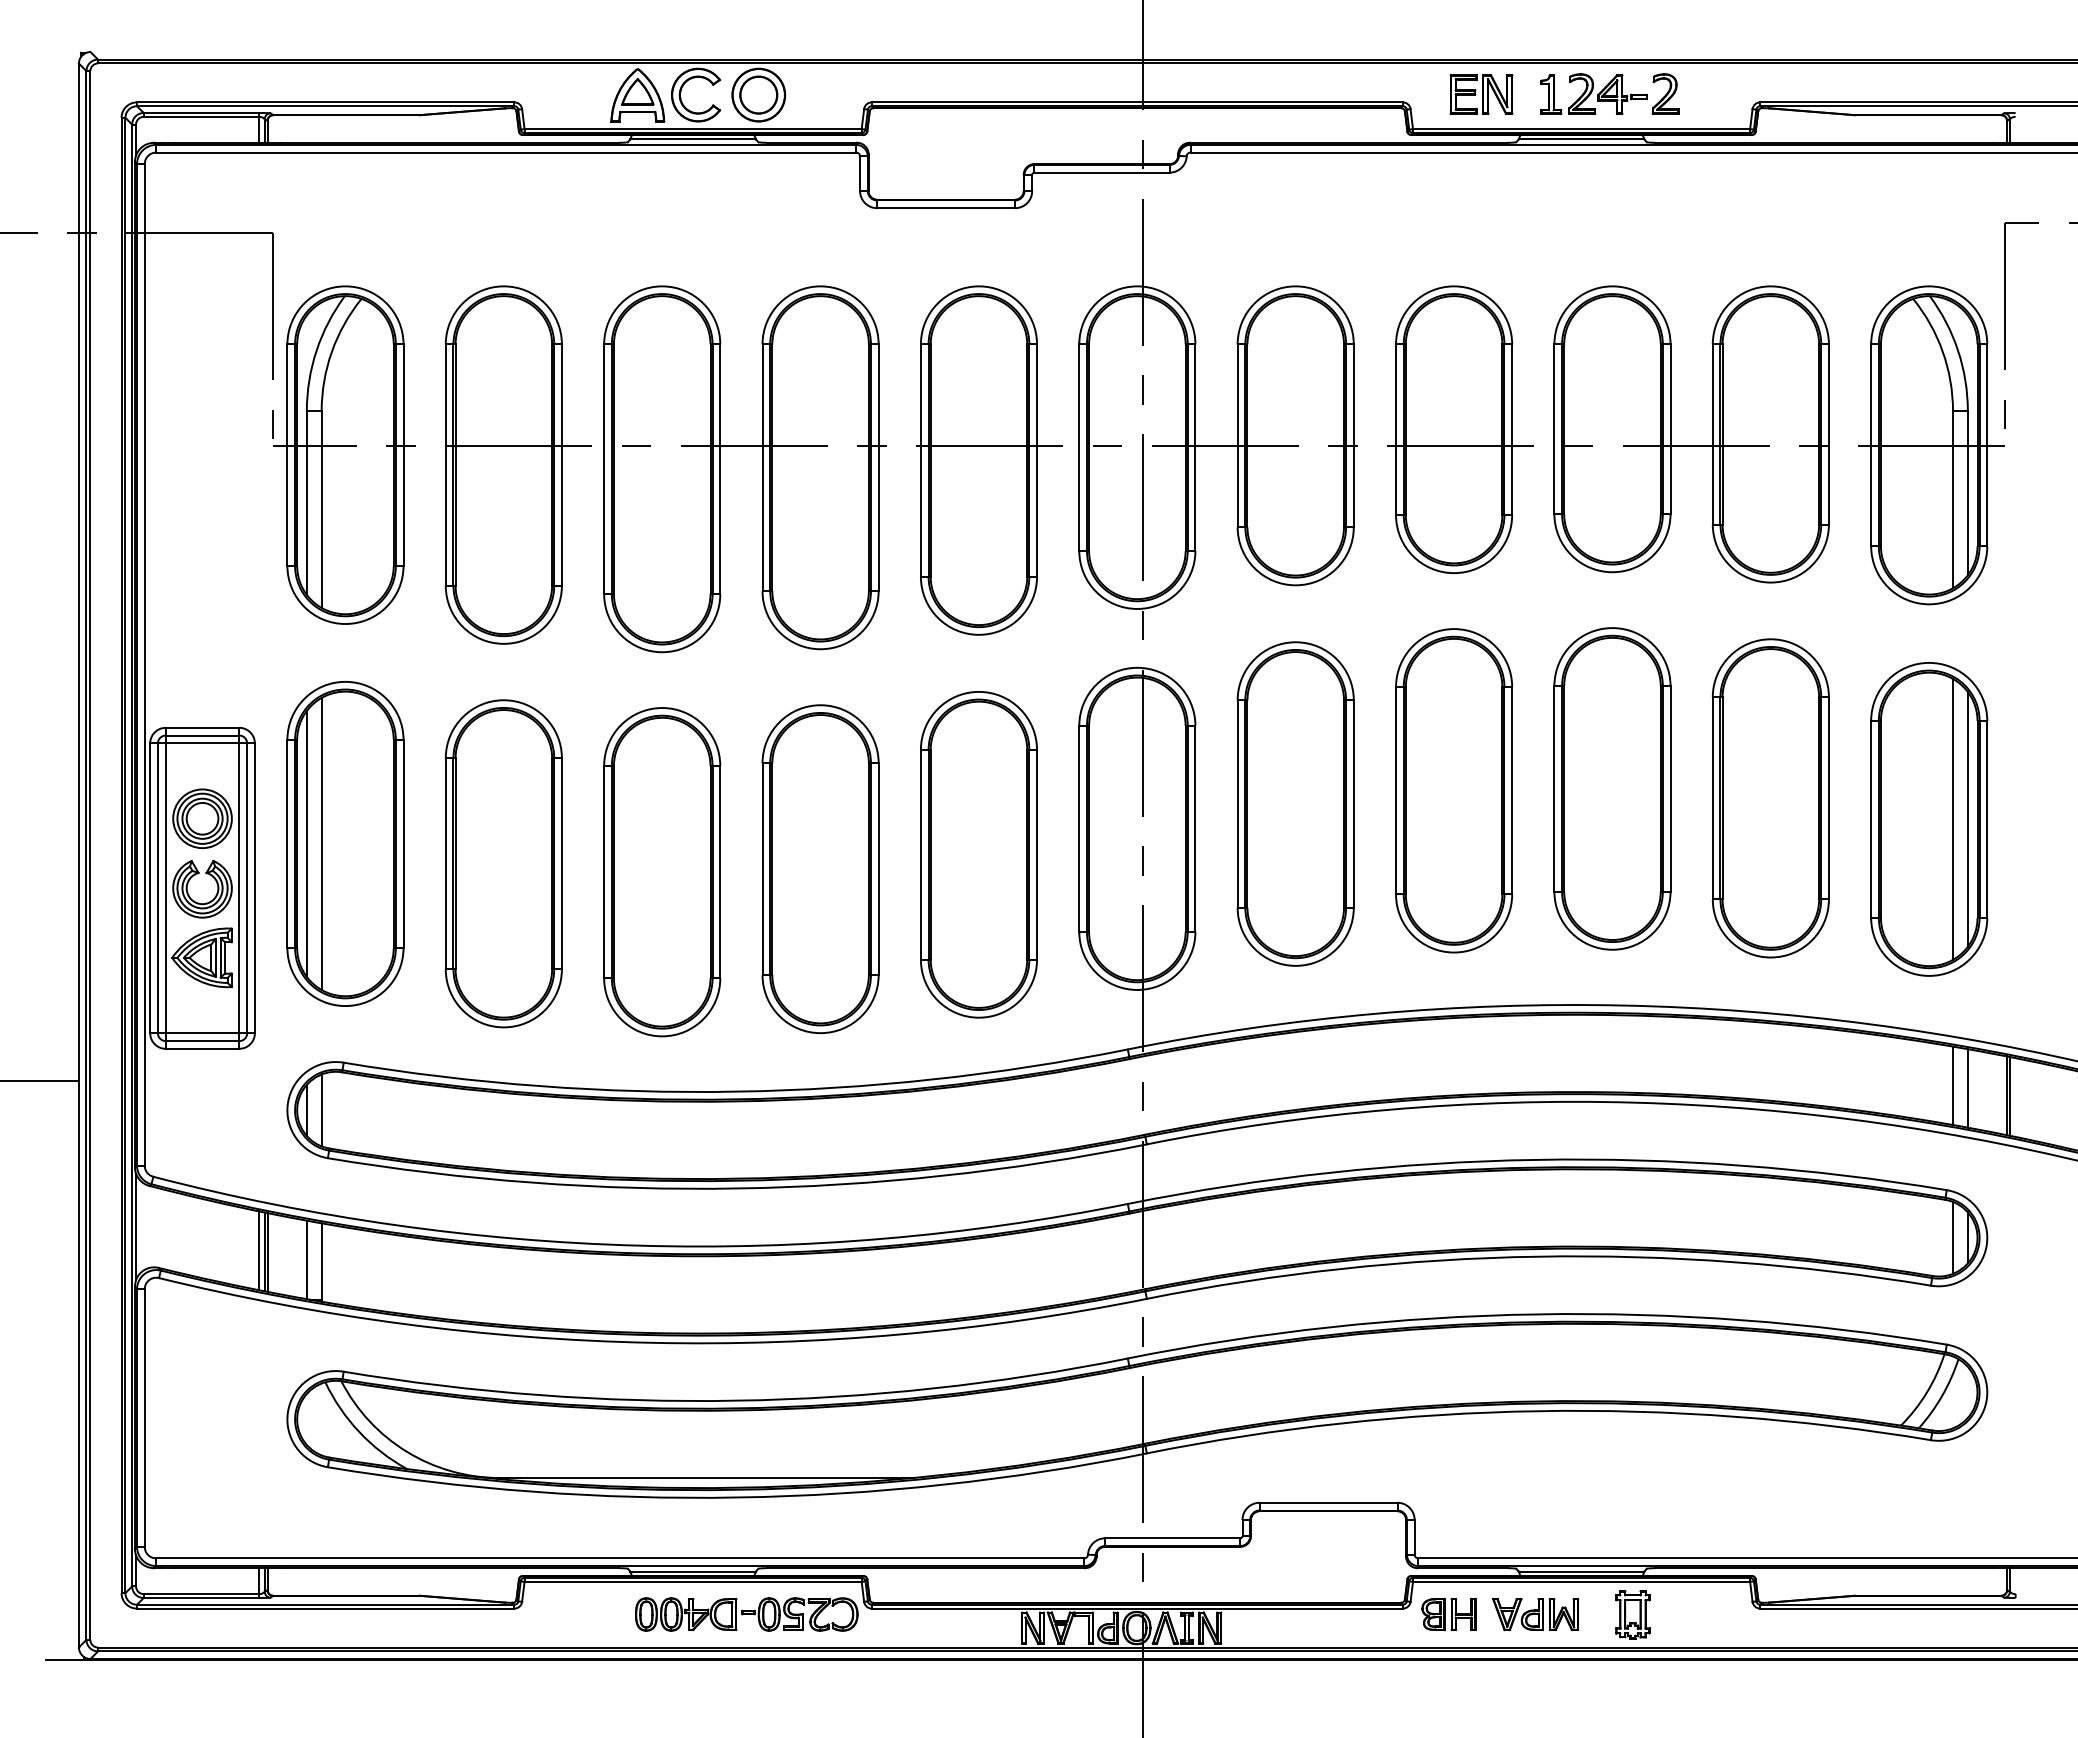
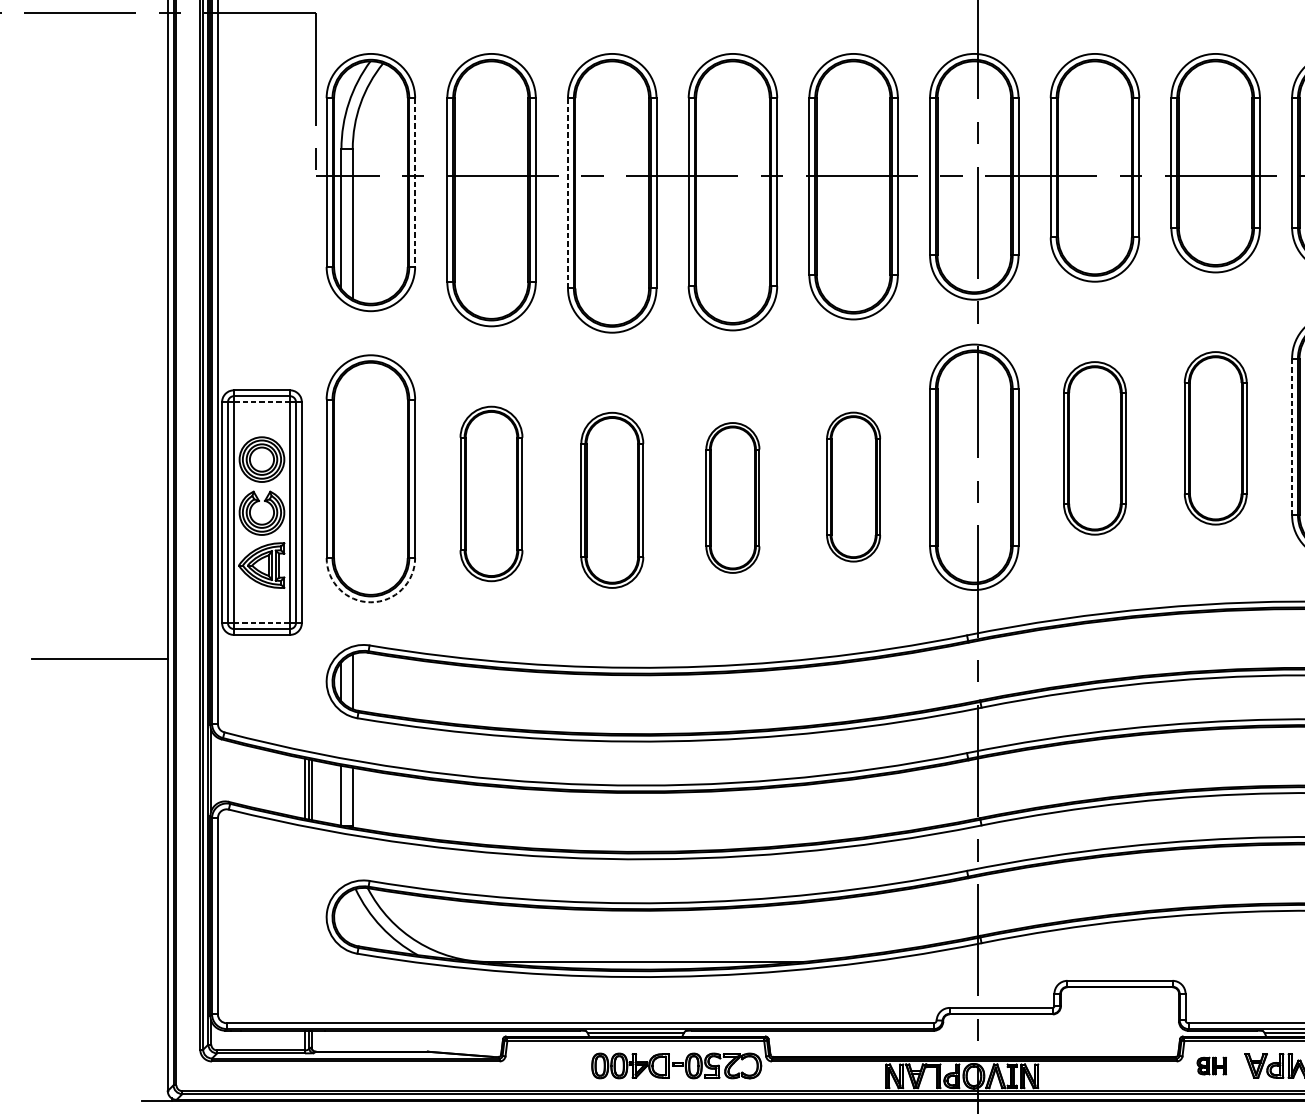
line: (403, 455) -> (415, 182), solid -> dashed
line: (604, 469) -> (568, 193), solid -> dashed
line: (202, 743) -> (261, 402), solid -> dashed
line: (1554, 788) -> (1292, 436), solid -> dashed
part: (1454, 790) -> (1215, 438), size x0.7
part: (1295, 803) -> (1094, 447), size x0.7
line: (306, 843) -> (341, 478), removed
line: (321, 843) -> (352, 478), removed
part: (978, 854) -> (853, 486), size x0.6
part: (503, 863) -> (491, 493), size x0.7
part: (820, 868) -> (732, 497), size x0.6
part: (662, 872) -> (612, 500), size x0.7
arc: (345, 1006) -> (370, 602), solid -> dashed
line: (202, 1033) -> (261, 623), solid -> dashed
part: (1448, 1614) -> (1211, 1065), size x0.7

